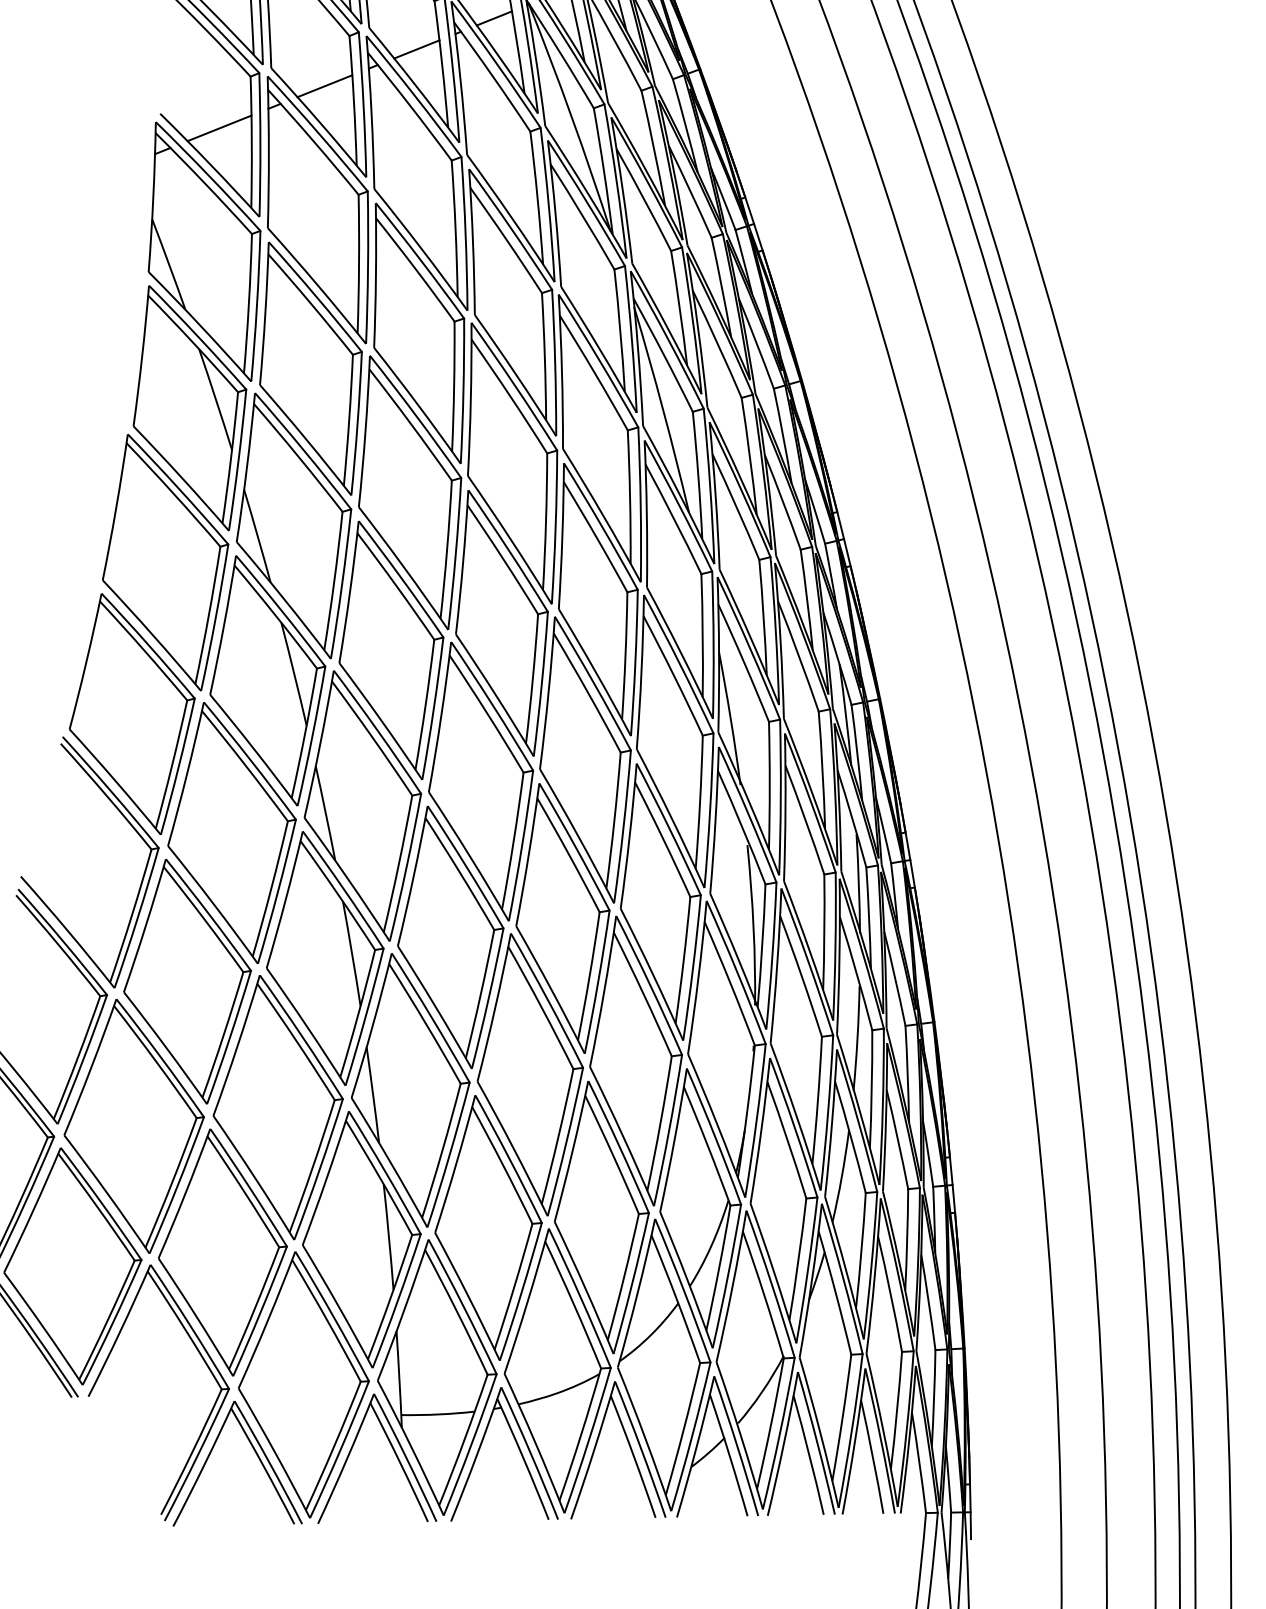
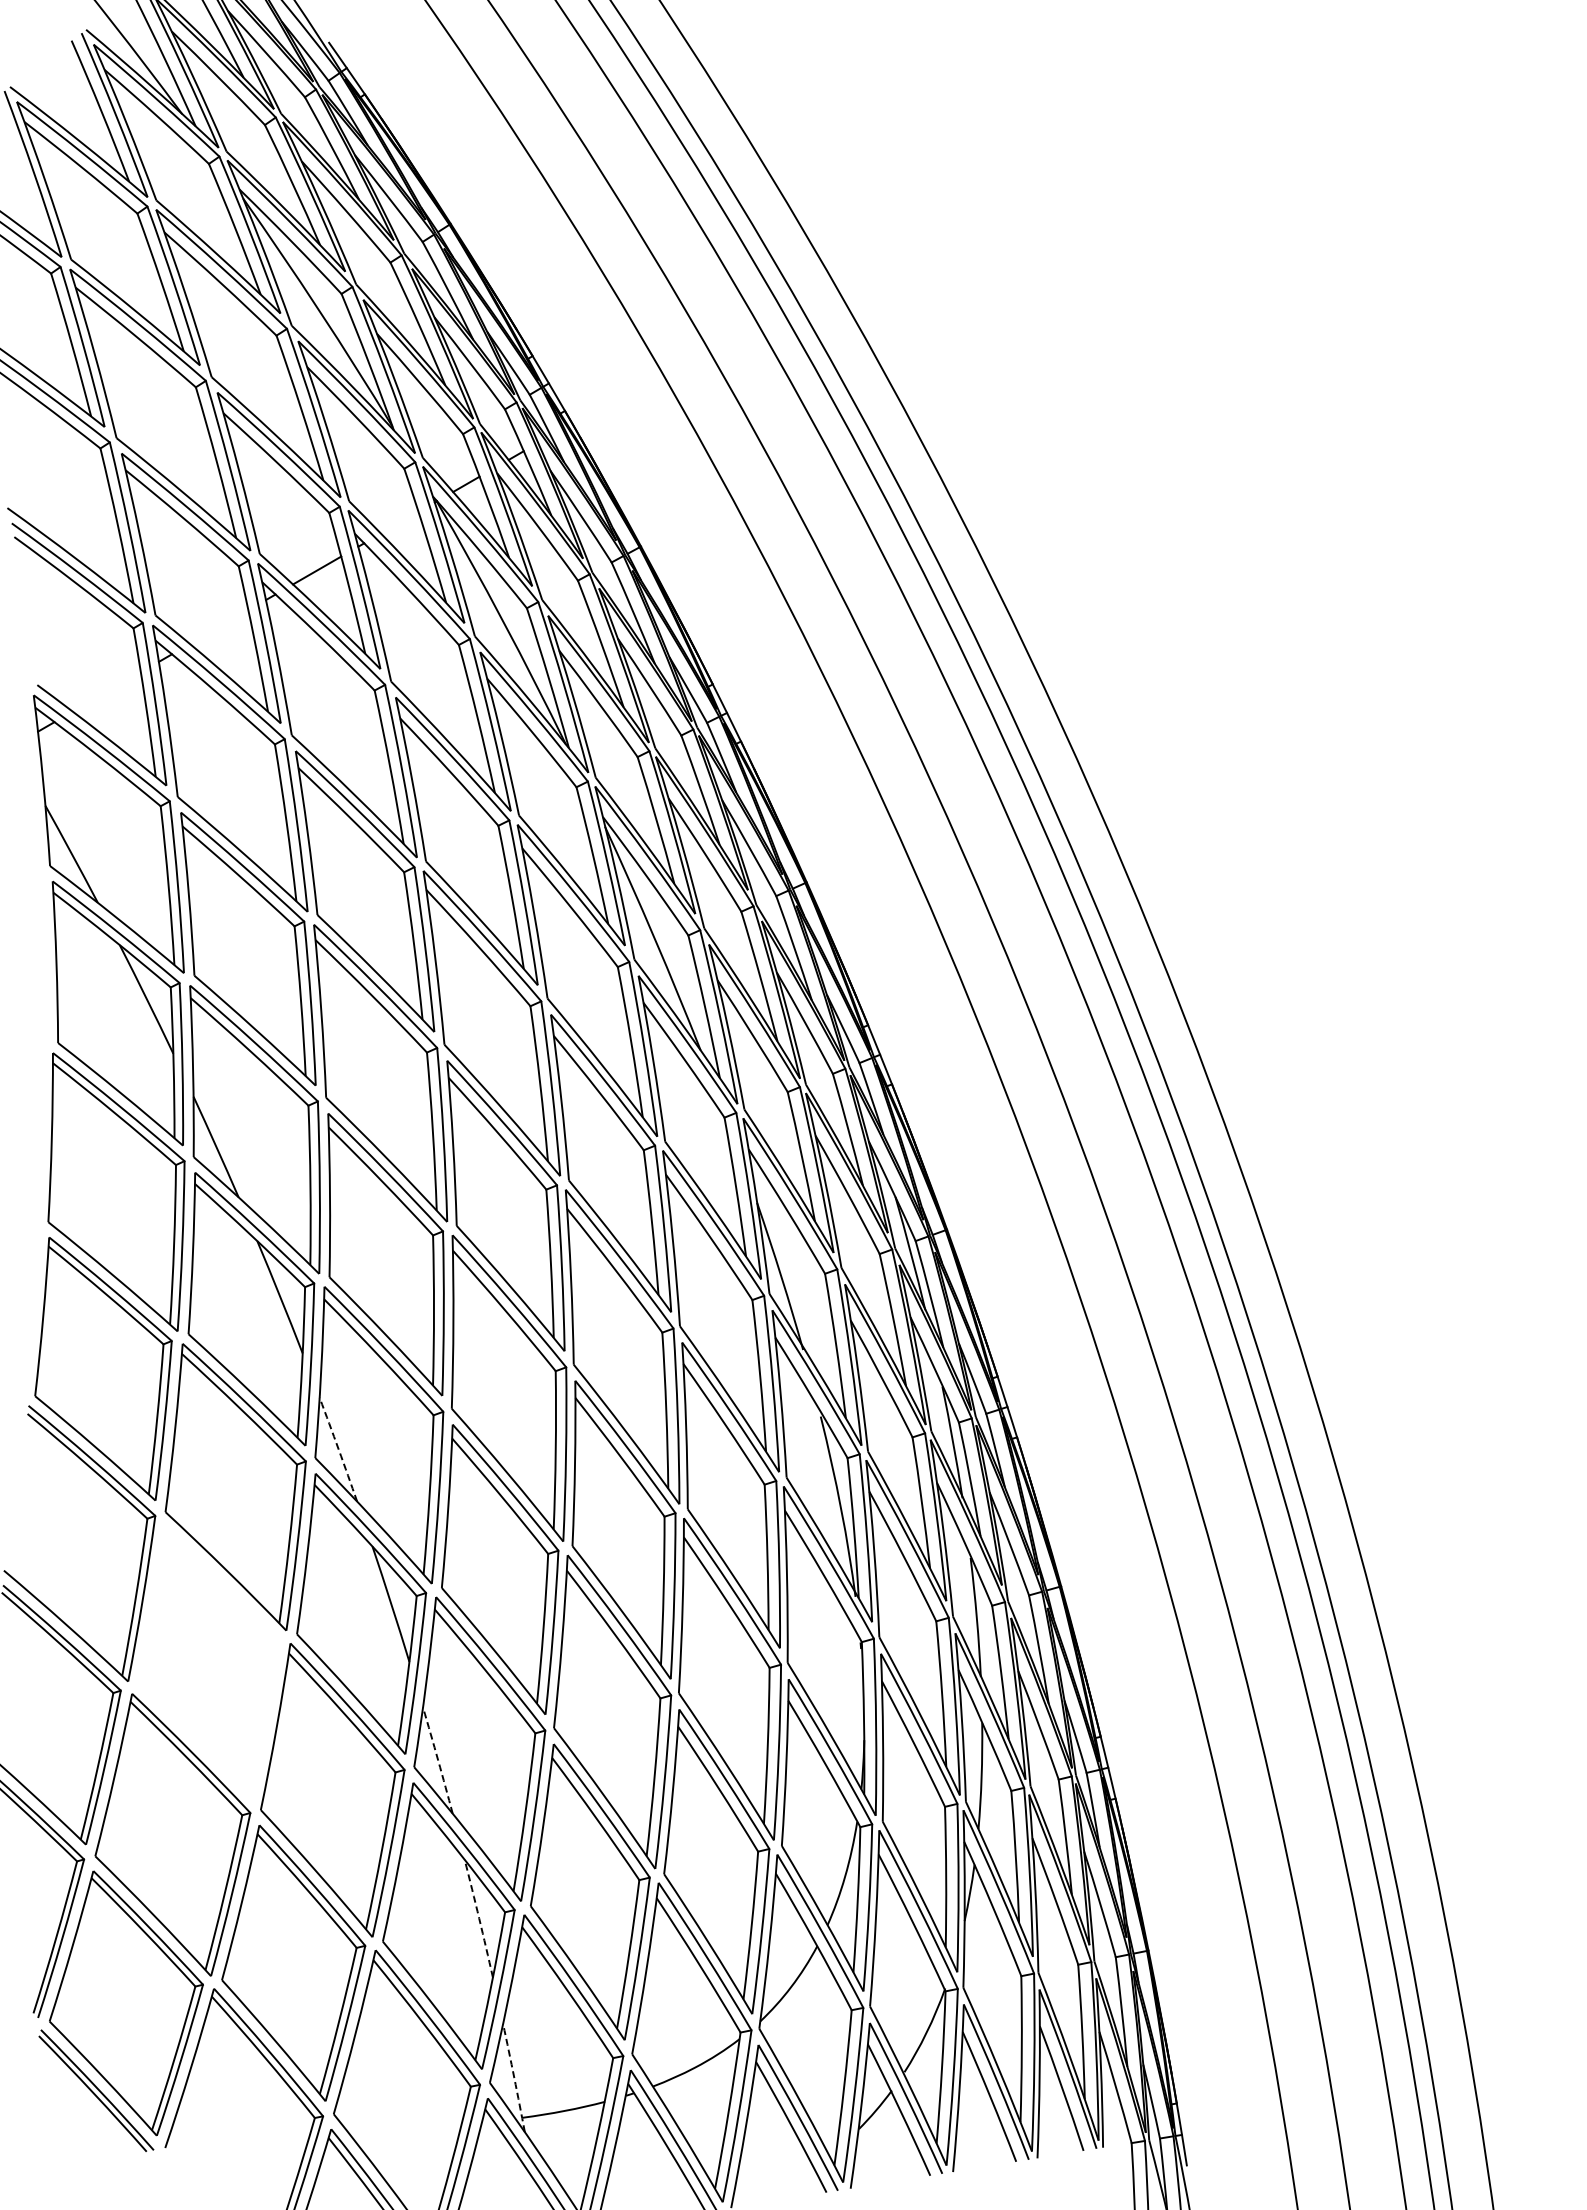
line: (494, 18) -> (399, 522), removed
line: (324, 85) -> (218, 626), removed
line: (219, 127) -> (106, 691), removed
arc: (325, 813) -> (338, 1449), solid -> dashed
part: (187, 981) -> (209, 1662), removed
arc: (373, 1095) -> (438, 1760), solid -> dashed
arc: (389, 1237) -> (479, 1918), solid -> dashed
arc: (399, 1379) -> (514, 2077), solid -> dashed

